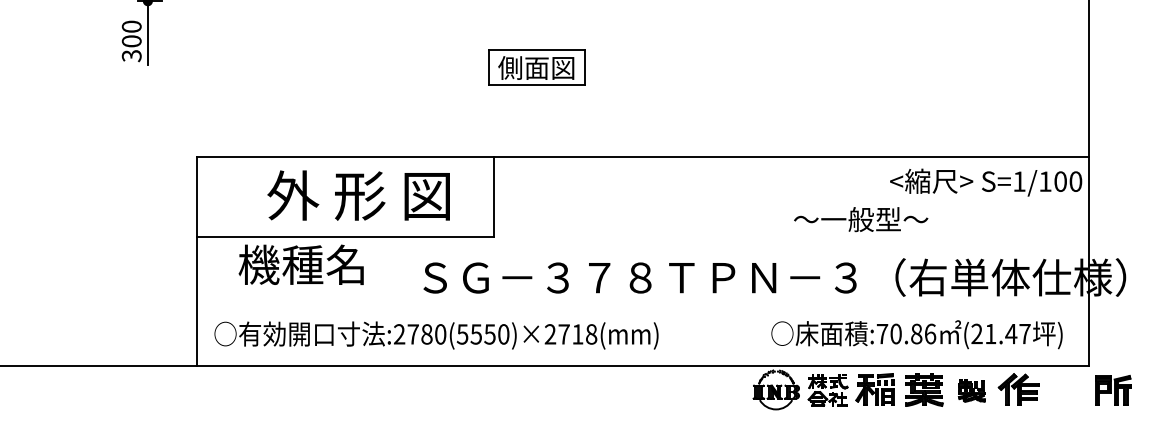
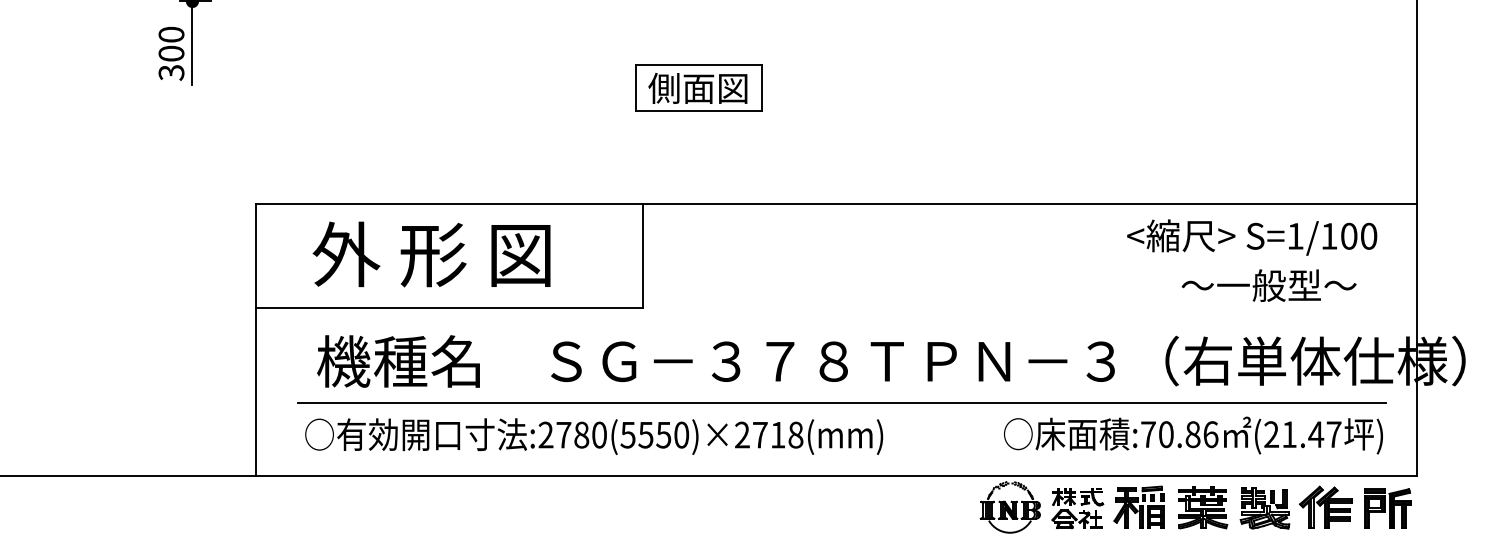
text: (986, 182) -> (1252, 237), moved
text: (358, 195) -> (431, 254), moved
text: (861, 219) -> (1269, 285), moved
text: (300, 264) -> (397, 361), moved
line: (646, 310) -> (841, 403), added
text: (436, 335) -> (594, 436), moved
part: (971, 390) -> (1264, 508), size x1.43
part: (1113, 390) -> (1388, 508), moved

